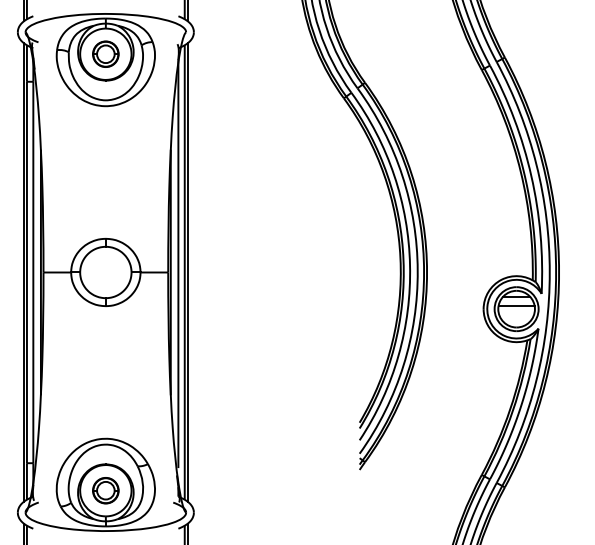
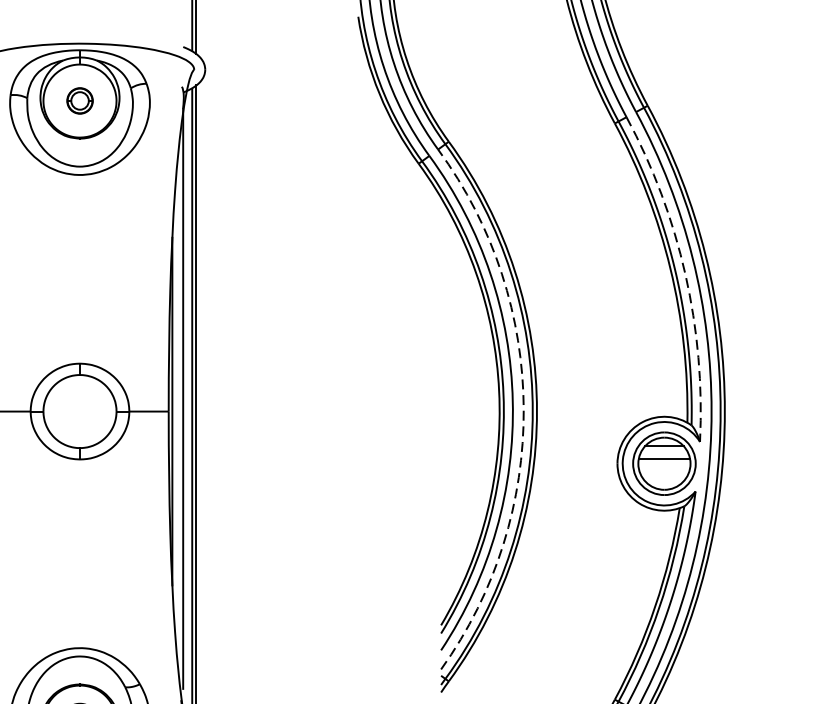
part: (105, 53) -> (79, 99), size x0.7
arc: (531, 176) -> (685, 274), solid -> dashed
arc: (417, 270) -> (523, 408), solid -> dashed

